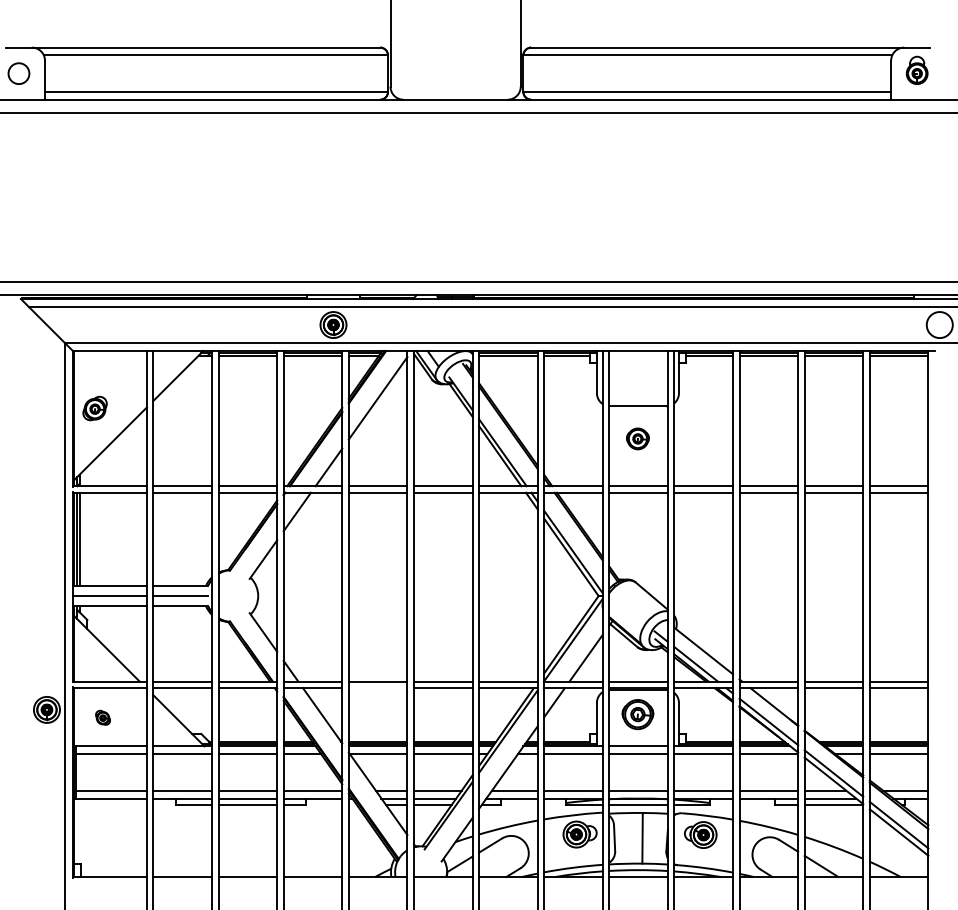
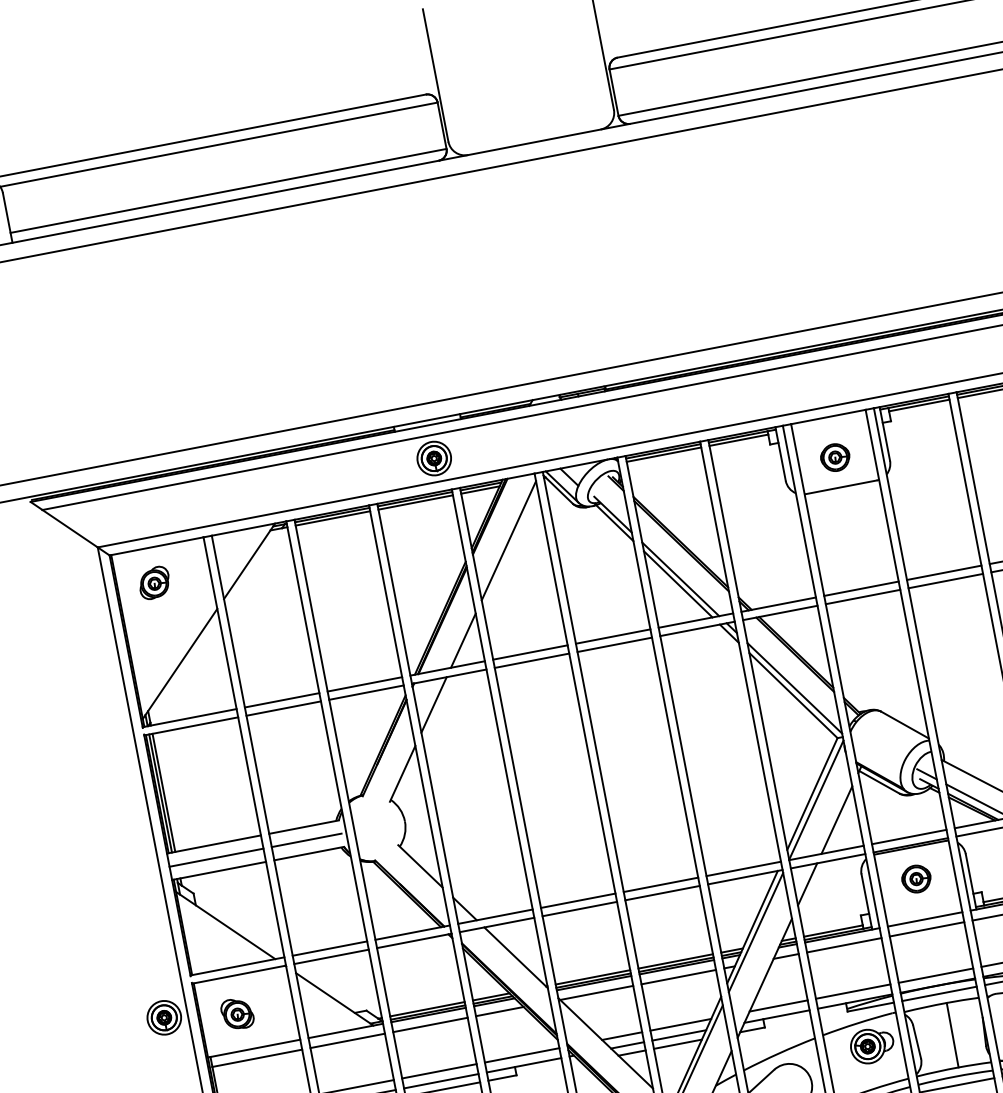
part: (94, 408) -> (153, 583), moved
part: (637, 438) -> (834, 457), moved
line: (377, 688) -> (579, 909), added
part: (637, 714) -> (915, 879), size x0.71
part: (102, 717) -> (236, 1013), size x1.67

